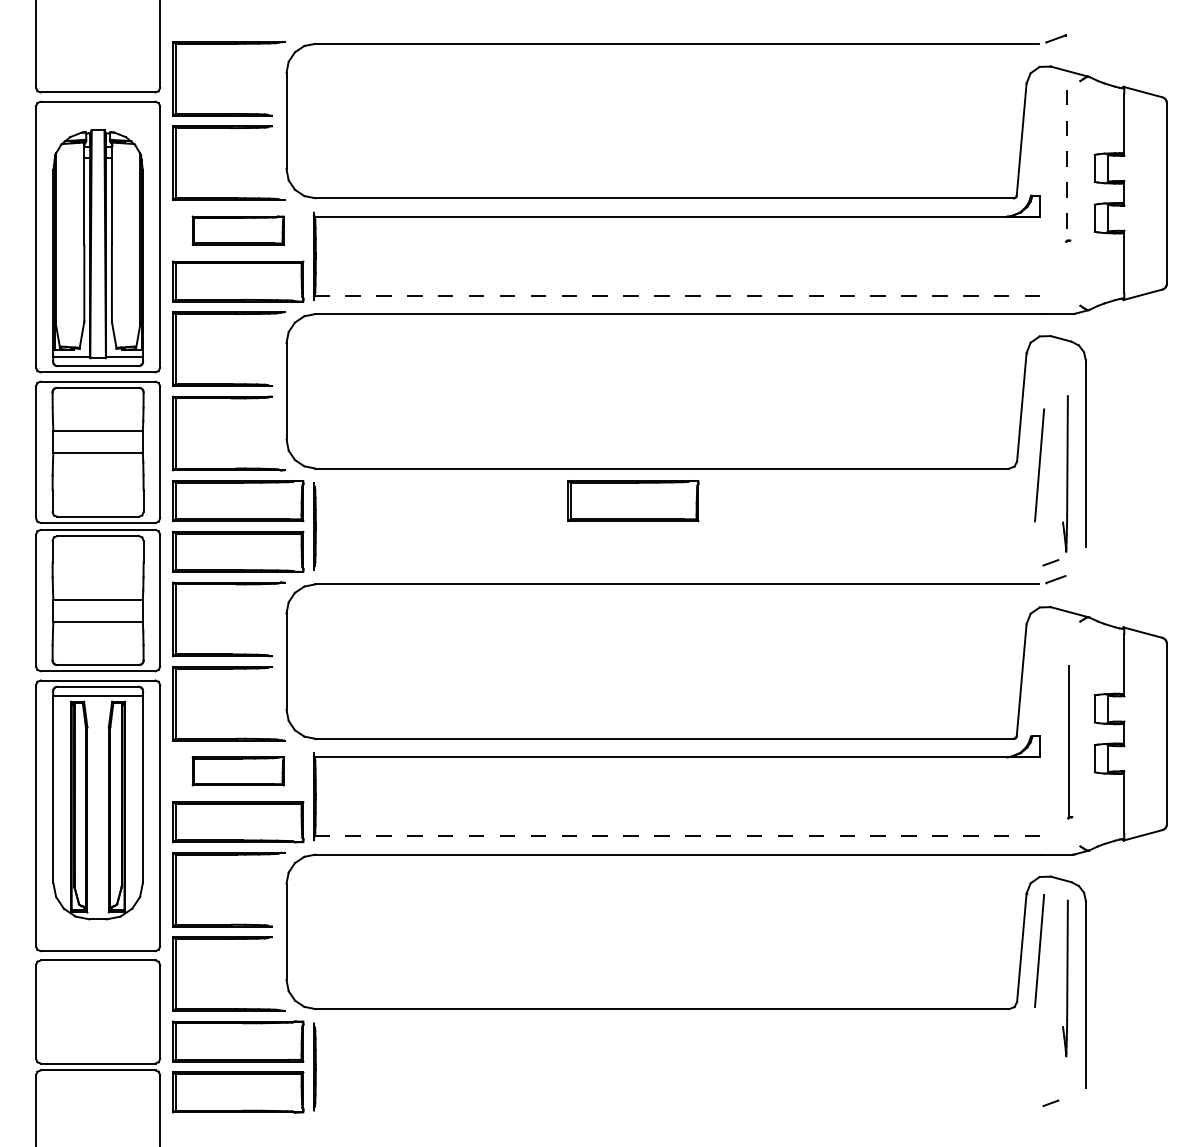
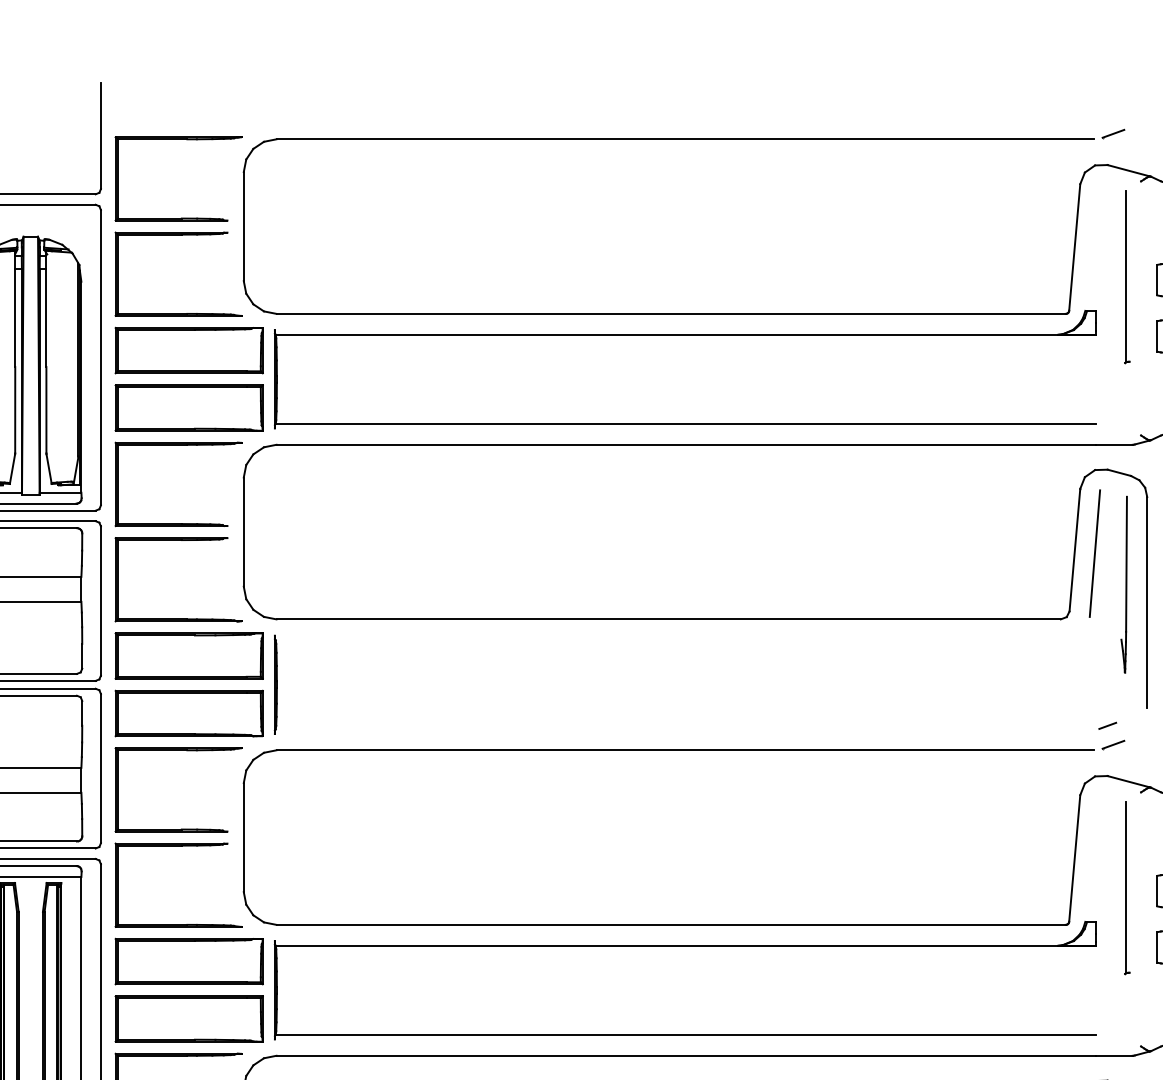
line: (1067, 165) -> (1126, 276), dashed -> solid
part: (238, 230) -> (189, 350), size x1.43
line: (677, 295) -> (685, 423), dashed -> solid
line: (1039, 465) -> (1094, 553), moved
part: (1065, 473) -> (1124, 584), moved
part: (633, 501) -> (635, 656), removed
part: (1070, 742) -> (1127, 888), moved
part: (238, 771) -> (189, 961), size x1.43
line: (677, 836) -> (685, 1035), dashed -> solid

